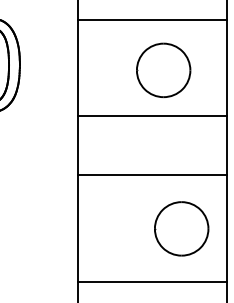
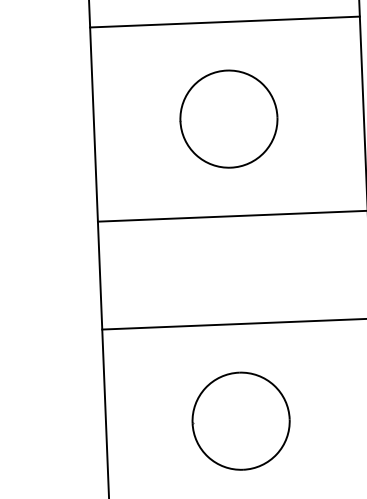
line: (152, 19) -> (224, 21), moved
part: (163, 70) -> (228, 119), moved
part: (181, 228) -> (240, 420), moved

